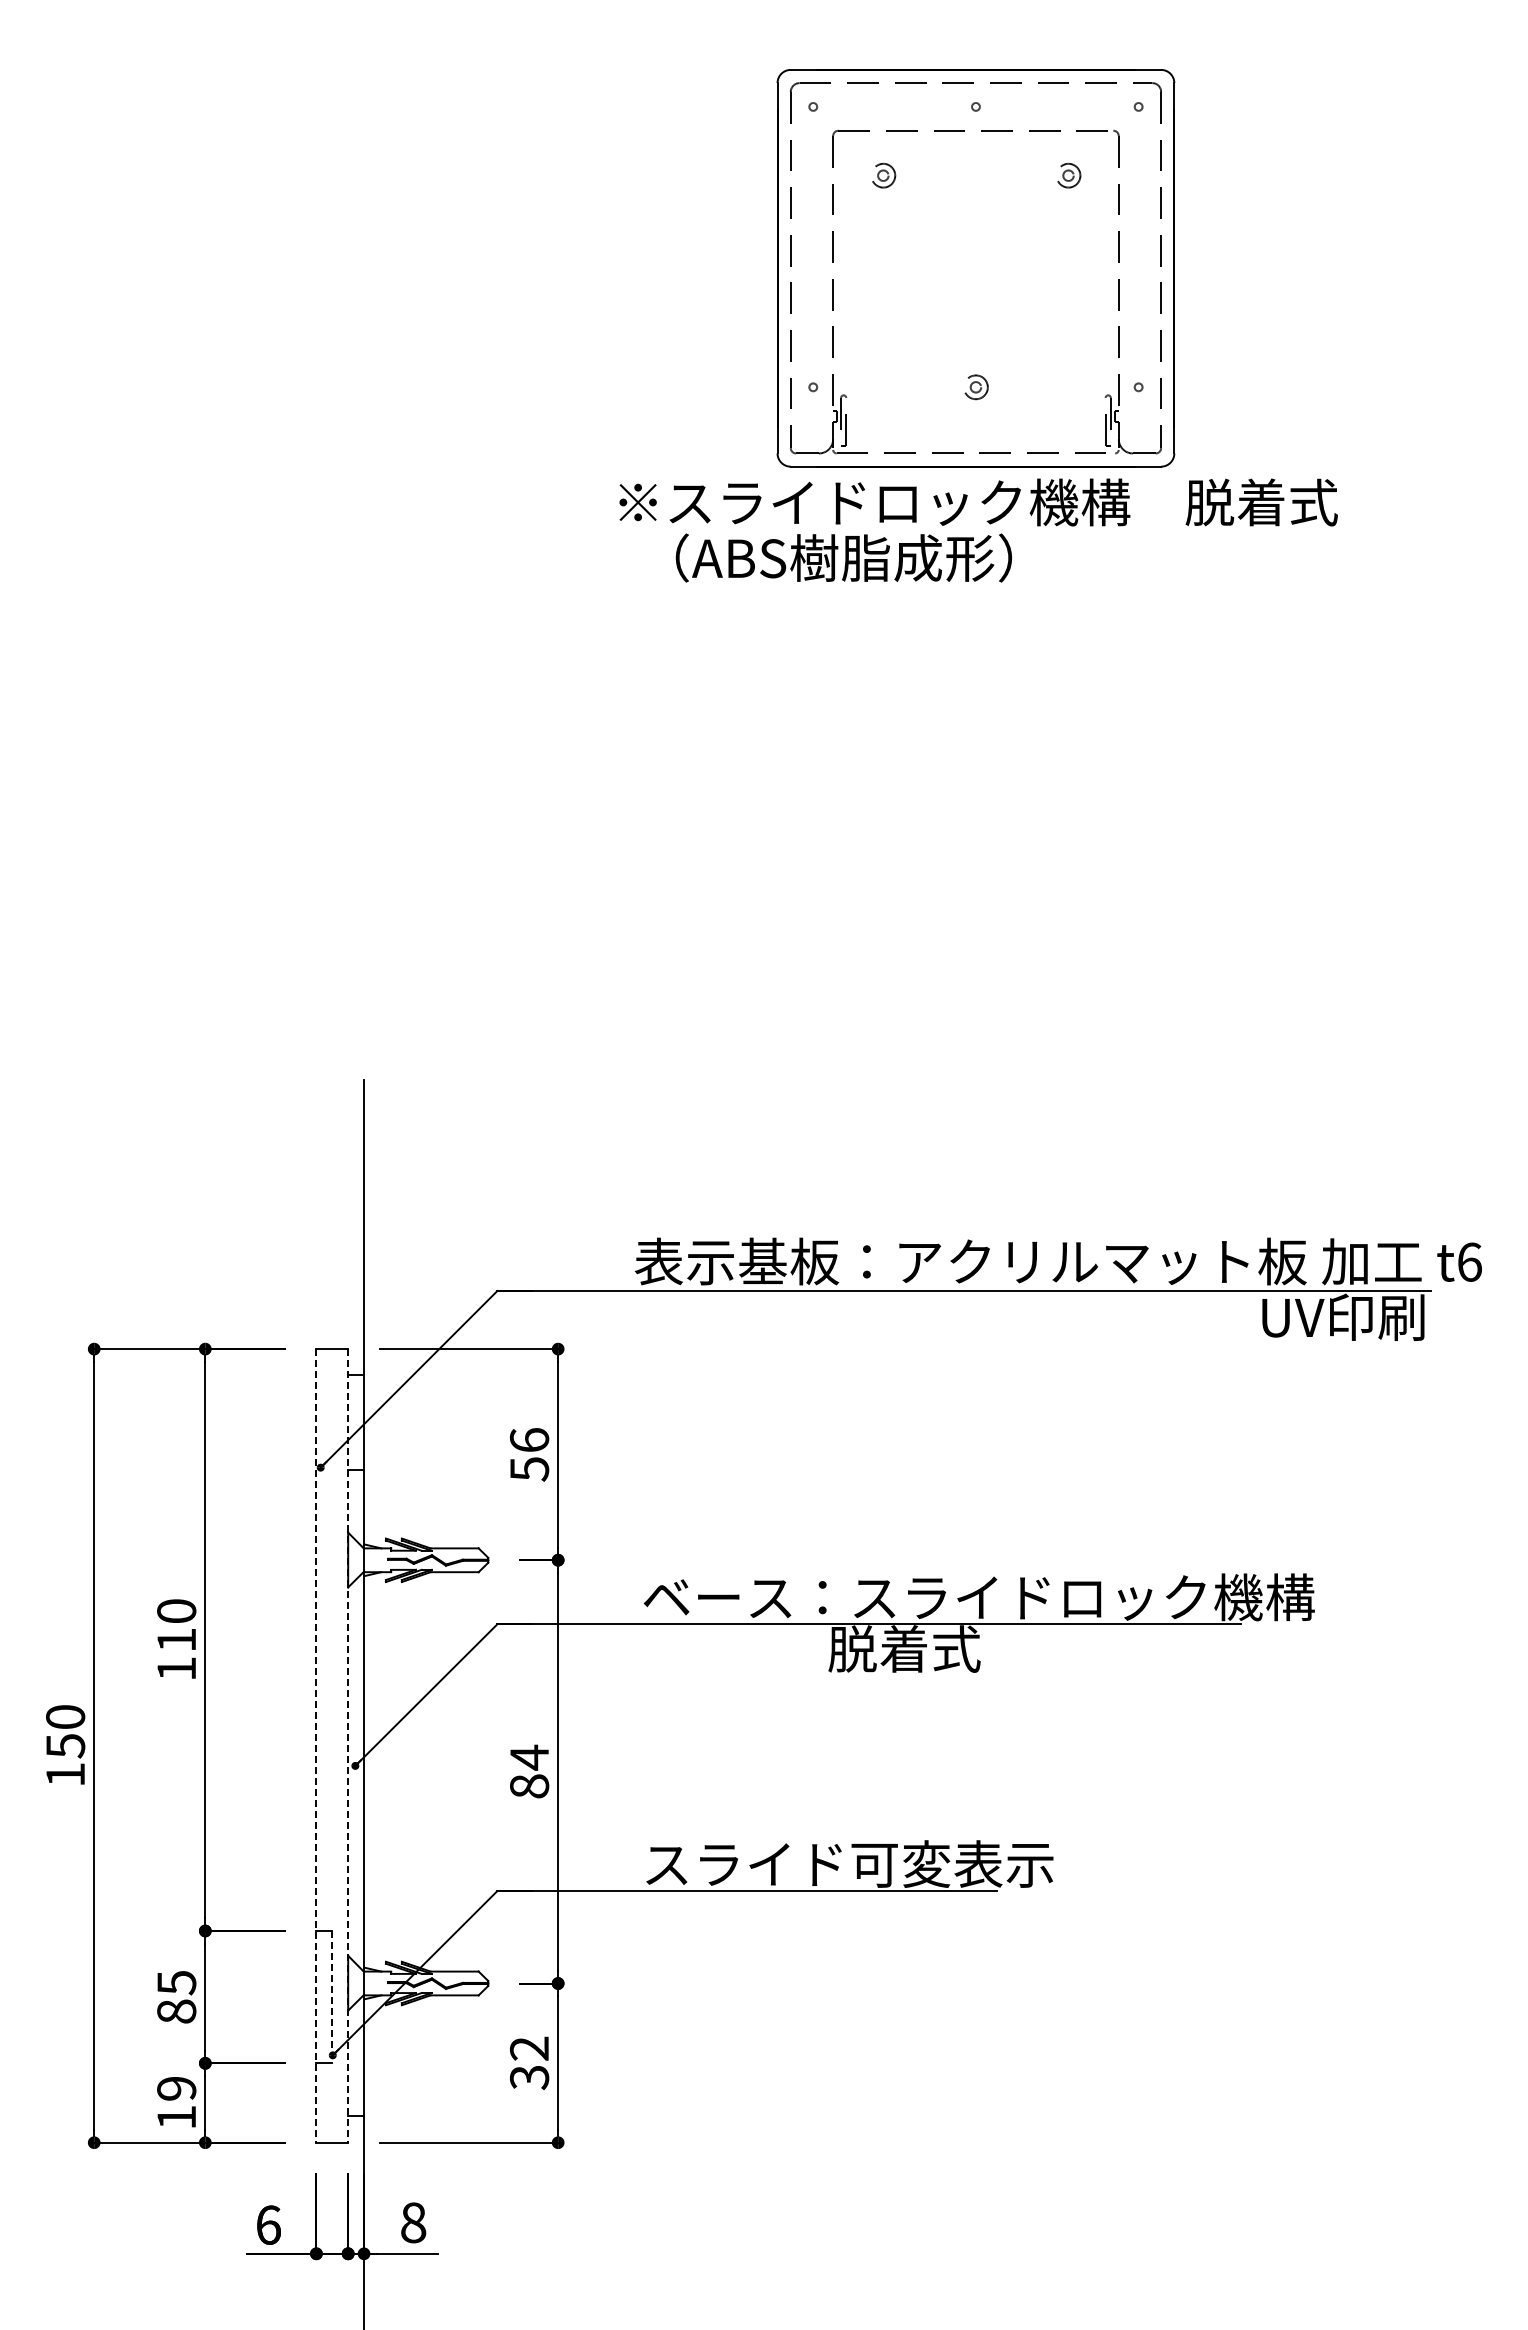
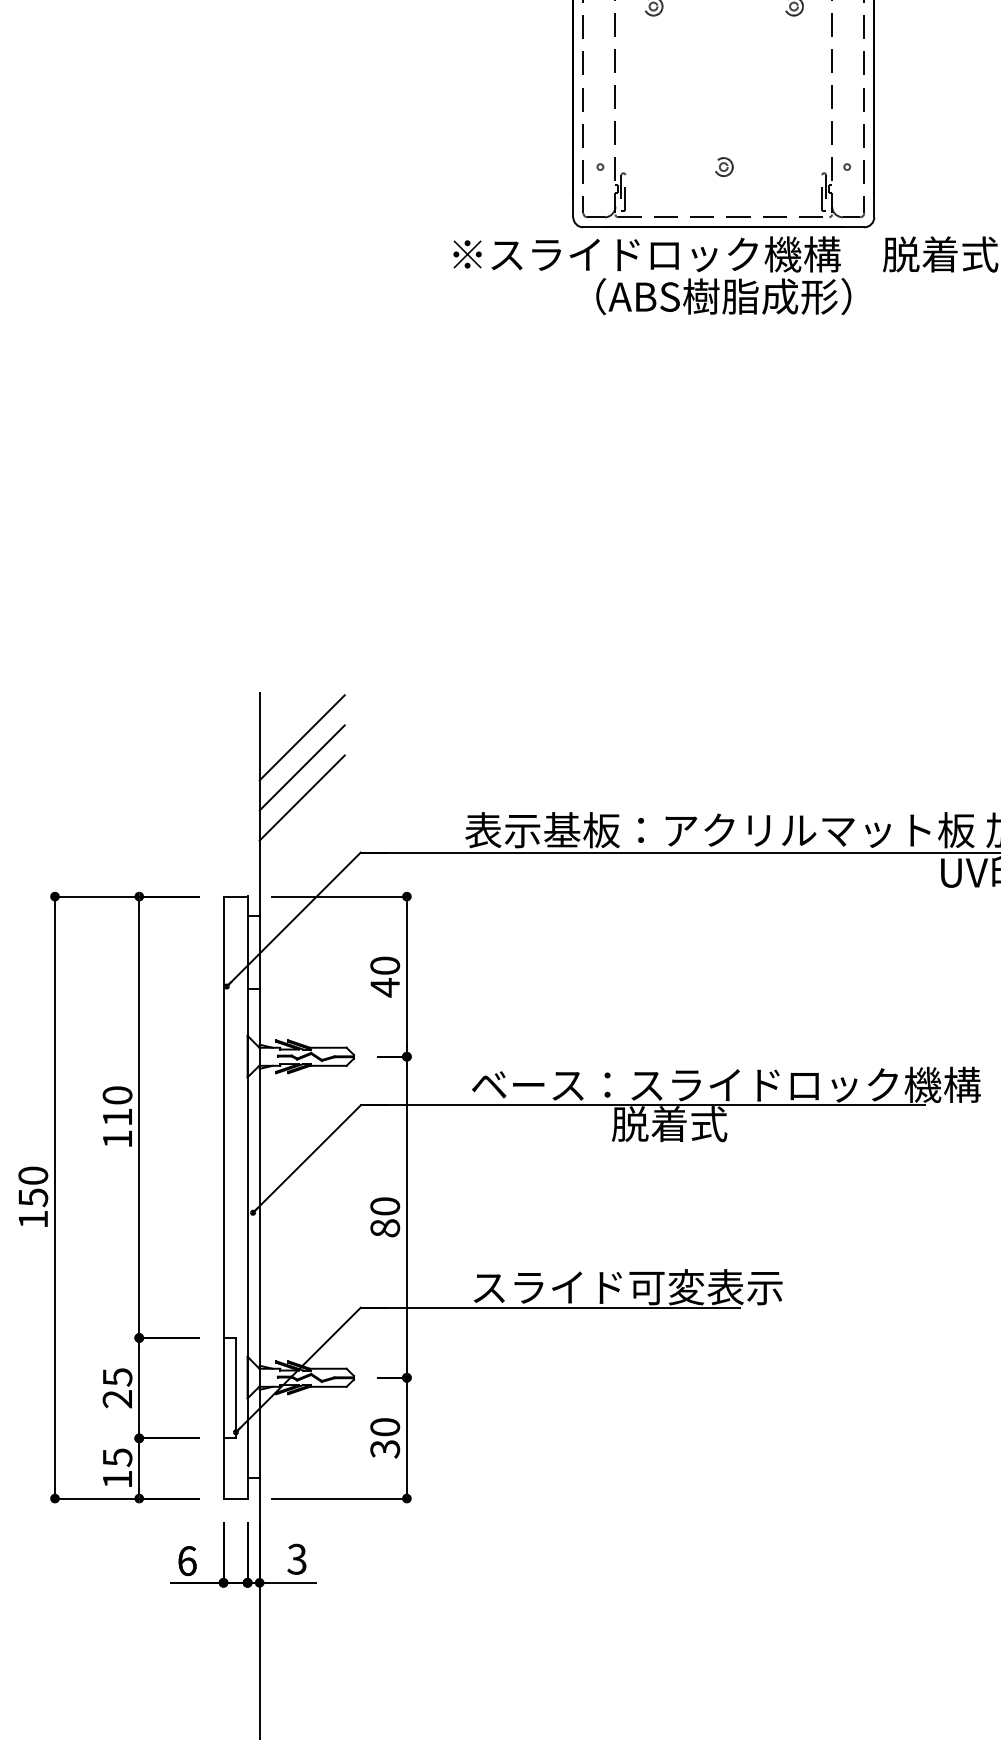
text: (843, 557) -> (723, 296), moved
line: (420, 1139) -> (302, 737), added
line: (420, 1179) -> (302, 767), added
line: (420, 1219) -> (302, 798), added
text: (529, 1455) -> (385, 977), 56 -> 40
line: (316, 1745) -> (223, 1197), dashed -> solid
line: (348, 1745) -> (247, 1197), dashed -> solid
text: (529, 1757) -> (385, 1206), 84 -> 80
line: (332, 1997) -> (235, 1388), dashed -> solid
text: (176, 2011) -> (117, 1399), 85 -> 25
text: (529, 2048) -> (385, 1427), 32 -> 30
text: (176, 2089) -> (117, 1458), 19 -> 15
text: (413, 2222) -> (297, 1559), 8 -> 3

